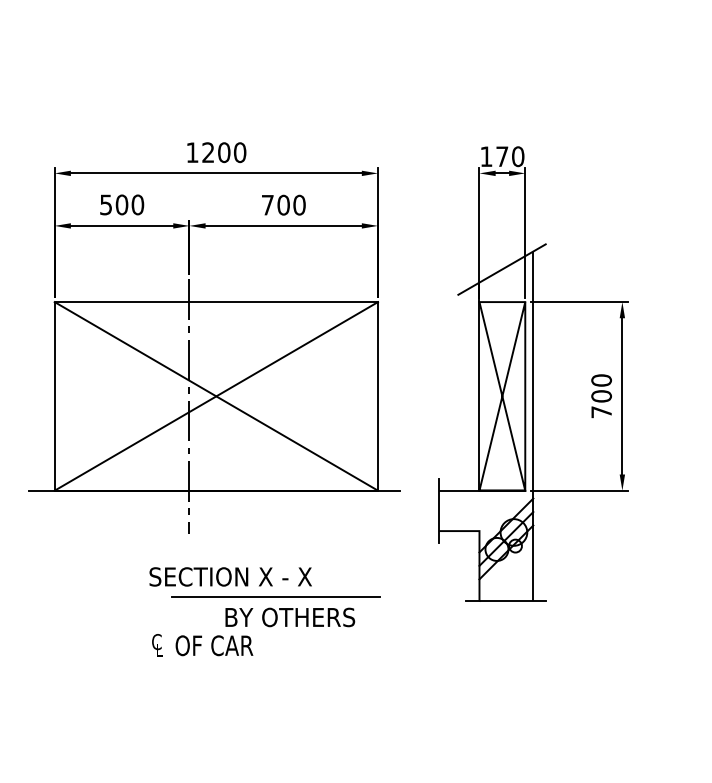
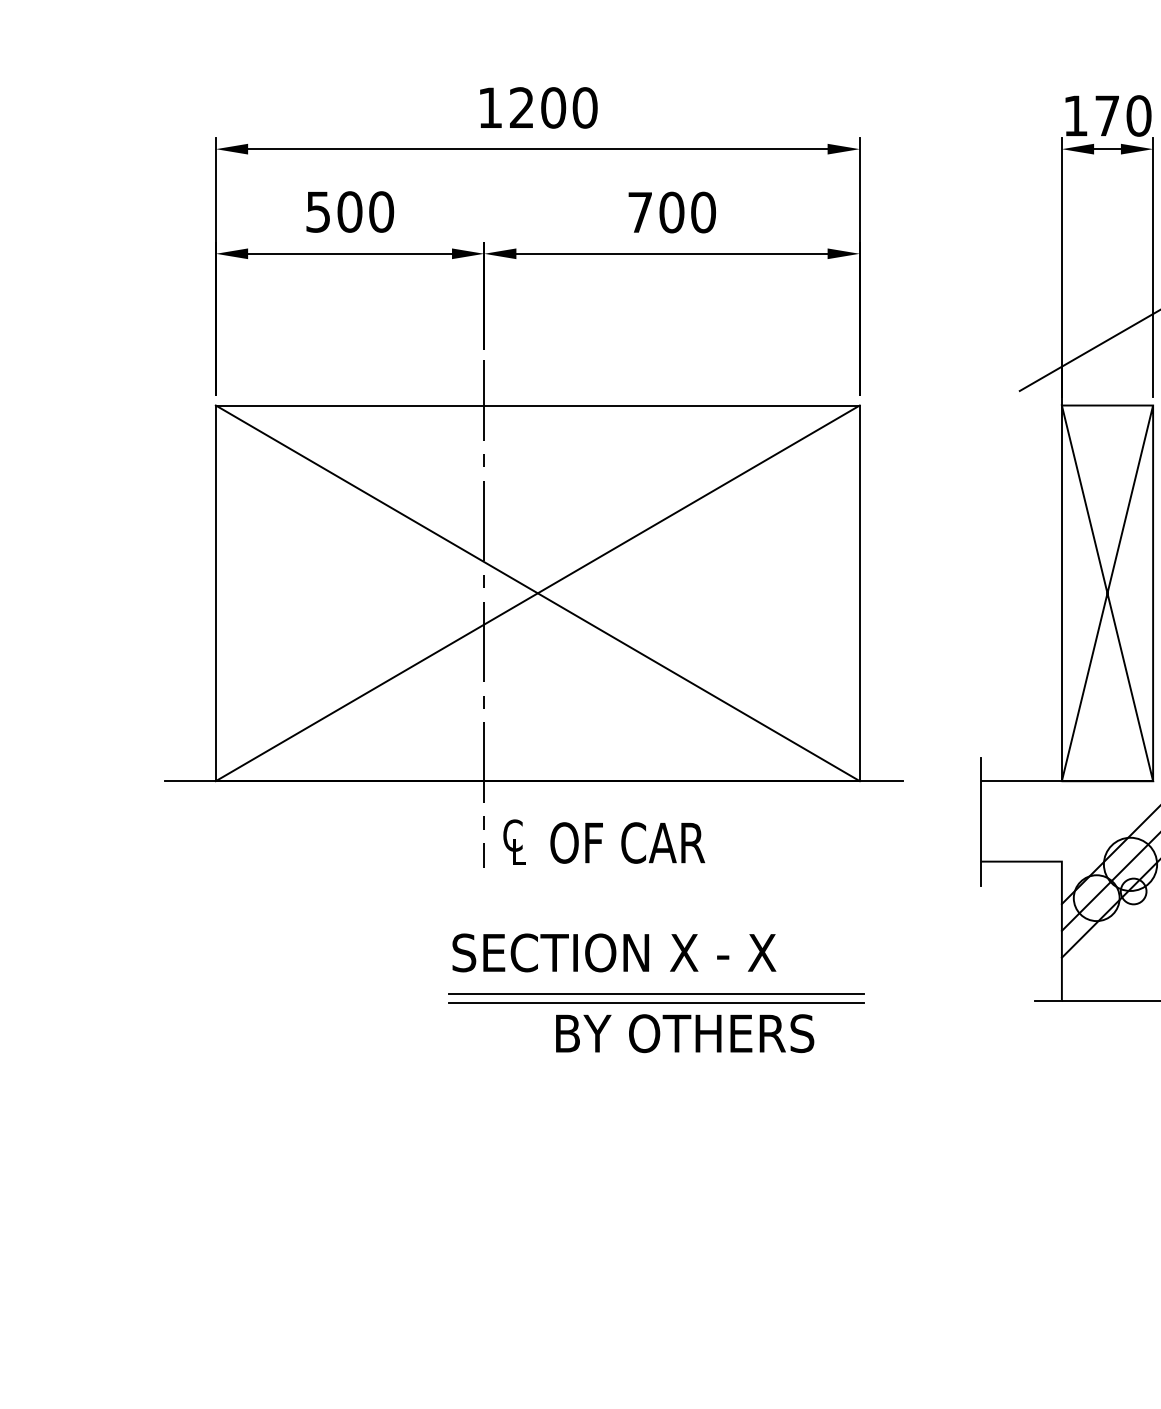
text: (230, 576) -> (613, 952), moved
line: (275, 601) -> (655, 1001), added
text: (202, 645) -> (603, 842), moved

